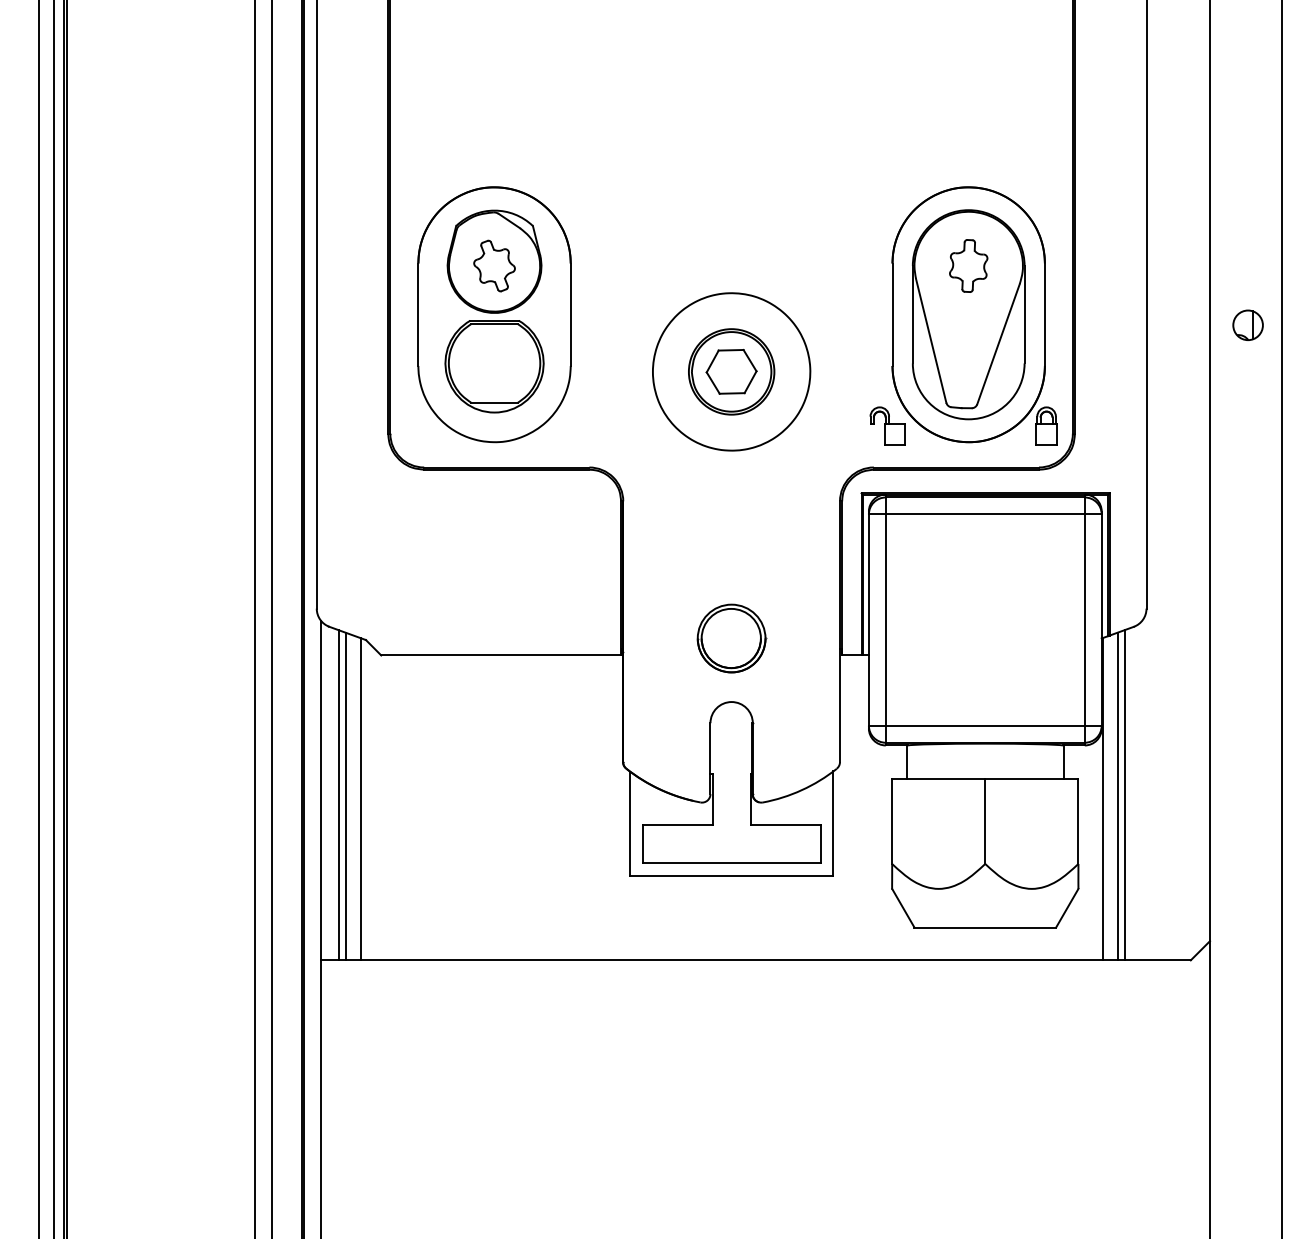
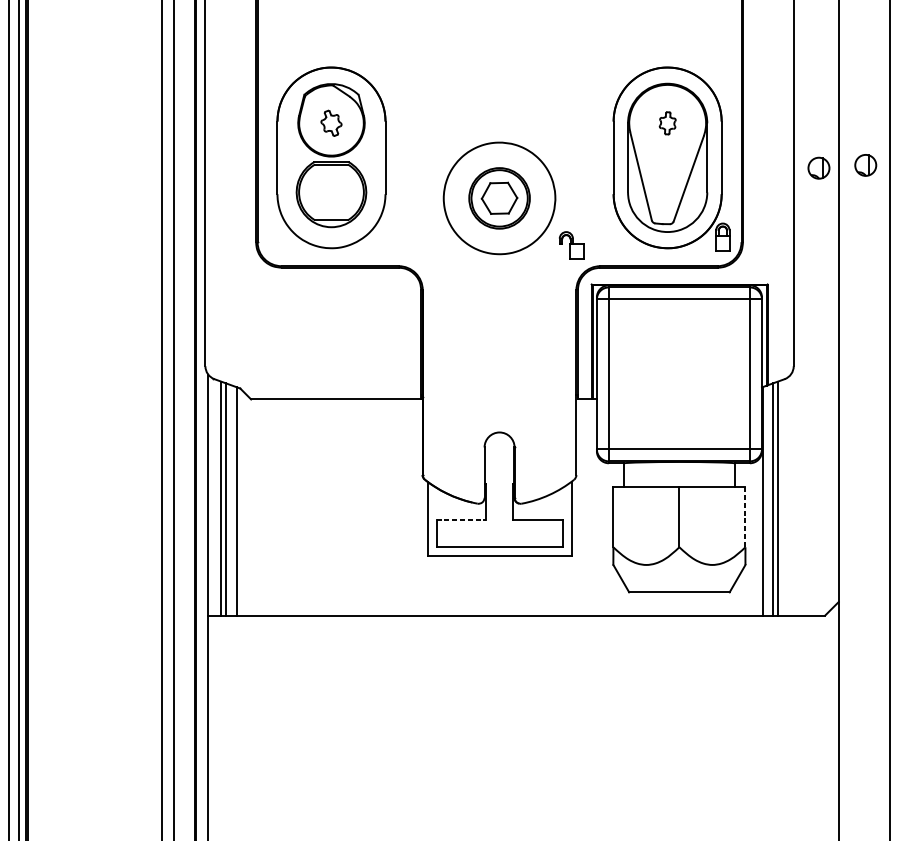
part: (494, 265) -> (331, 122), size x0.7
part: (968, 265) -> (667, 122), size x0.6
part: (1181, 328) -> (818, 167), added
part: (887, 425) -> (571, 244), moved
part: (731, 638) -> (499, 387), removed
line: (1078, 822) -> (745, 517), solid -> dashed
line: (677, 824) -> (461, 519), solid -> dashed

